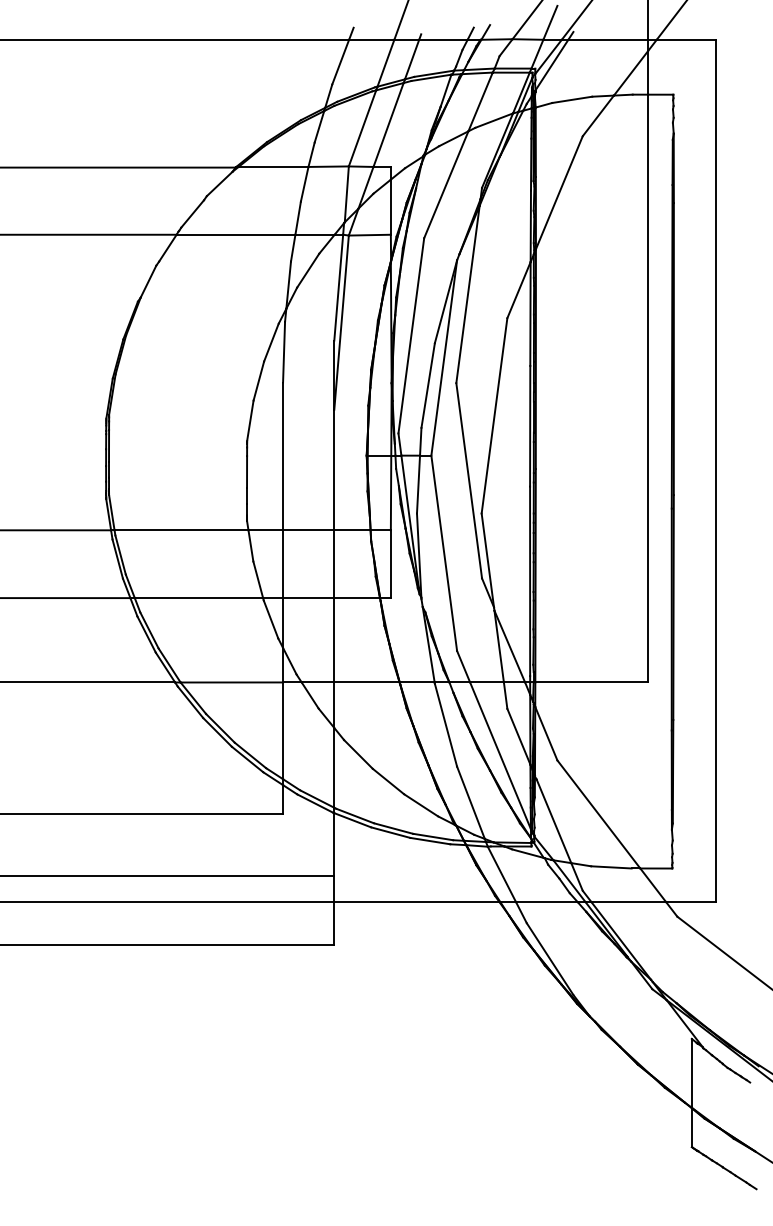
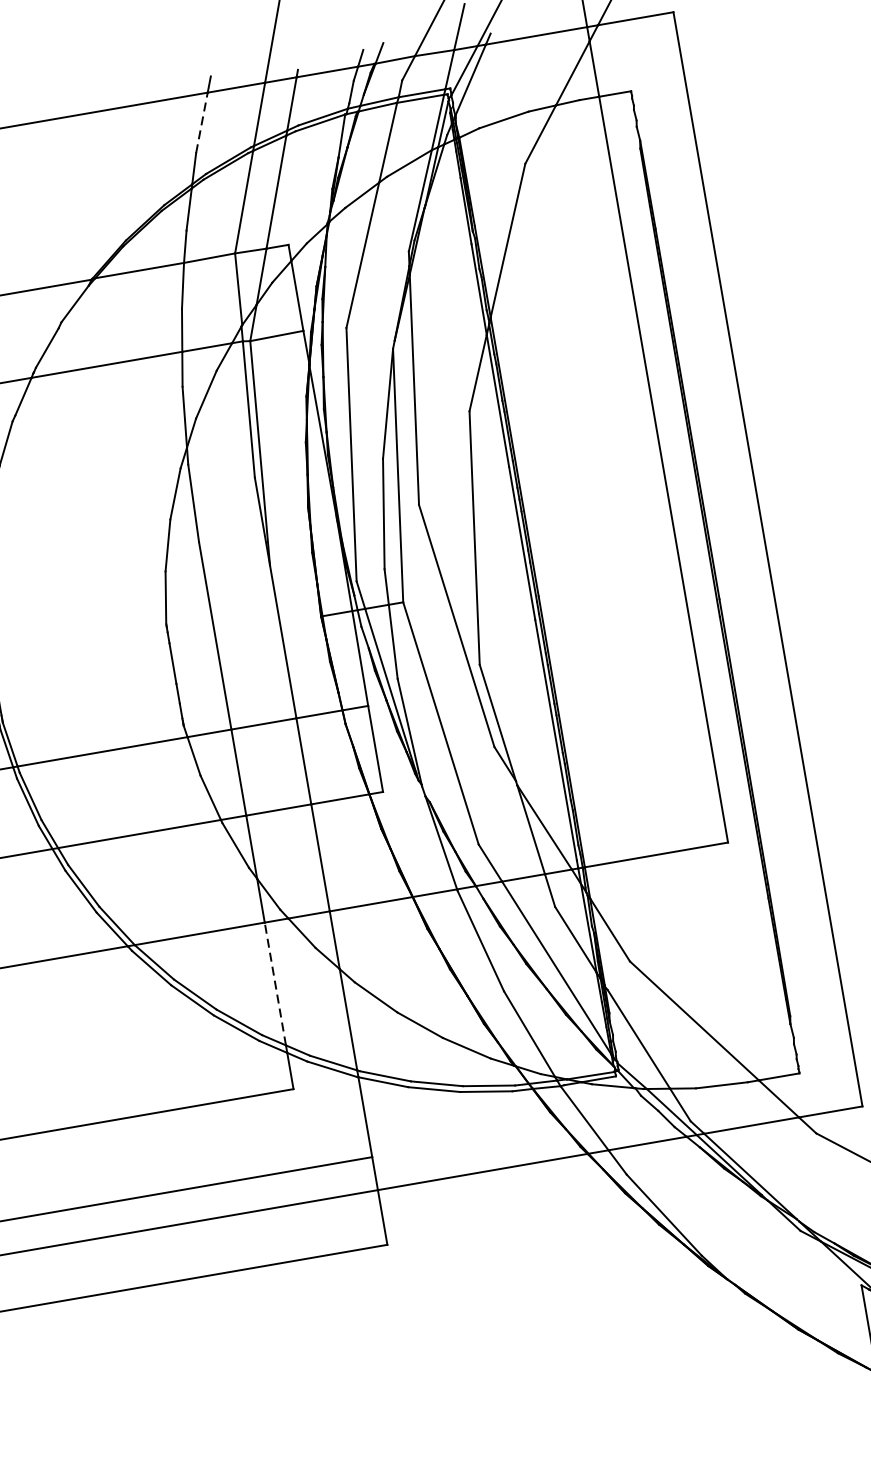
line: (340, 62) -> (201, 123), solid -> dashed
line: (283, 730) -> (275, 983), solid -> dashed

